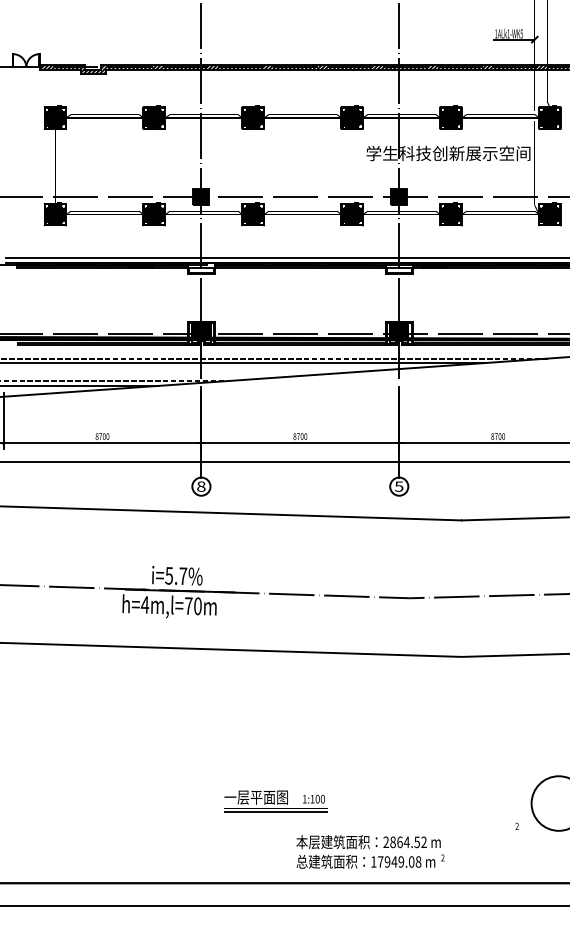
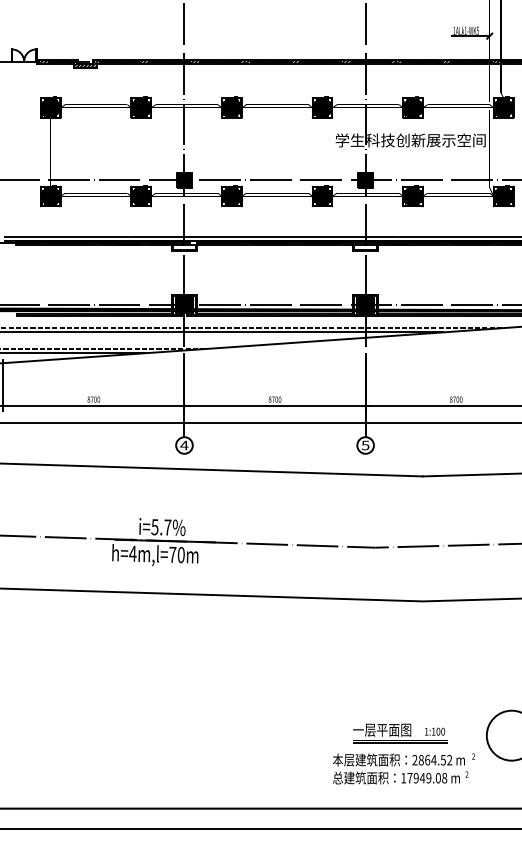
text: (200, 486) -> (183, 445), 8 -> 4
part: (275, 801) -> (399, 733), moved
text: (370, 851) -> (400, 768), moved

